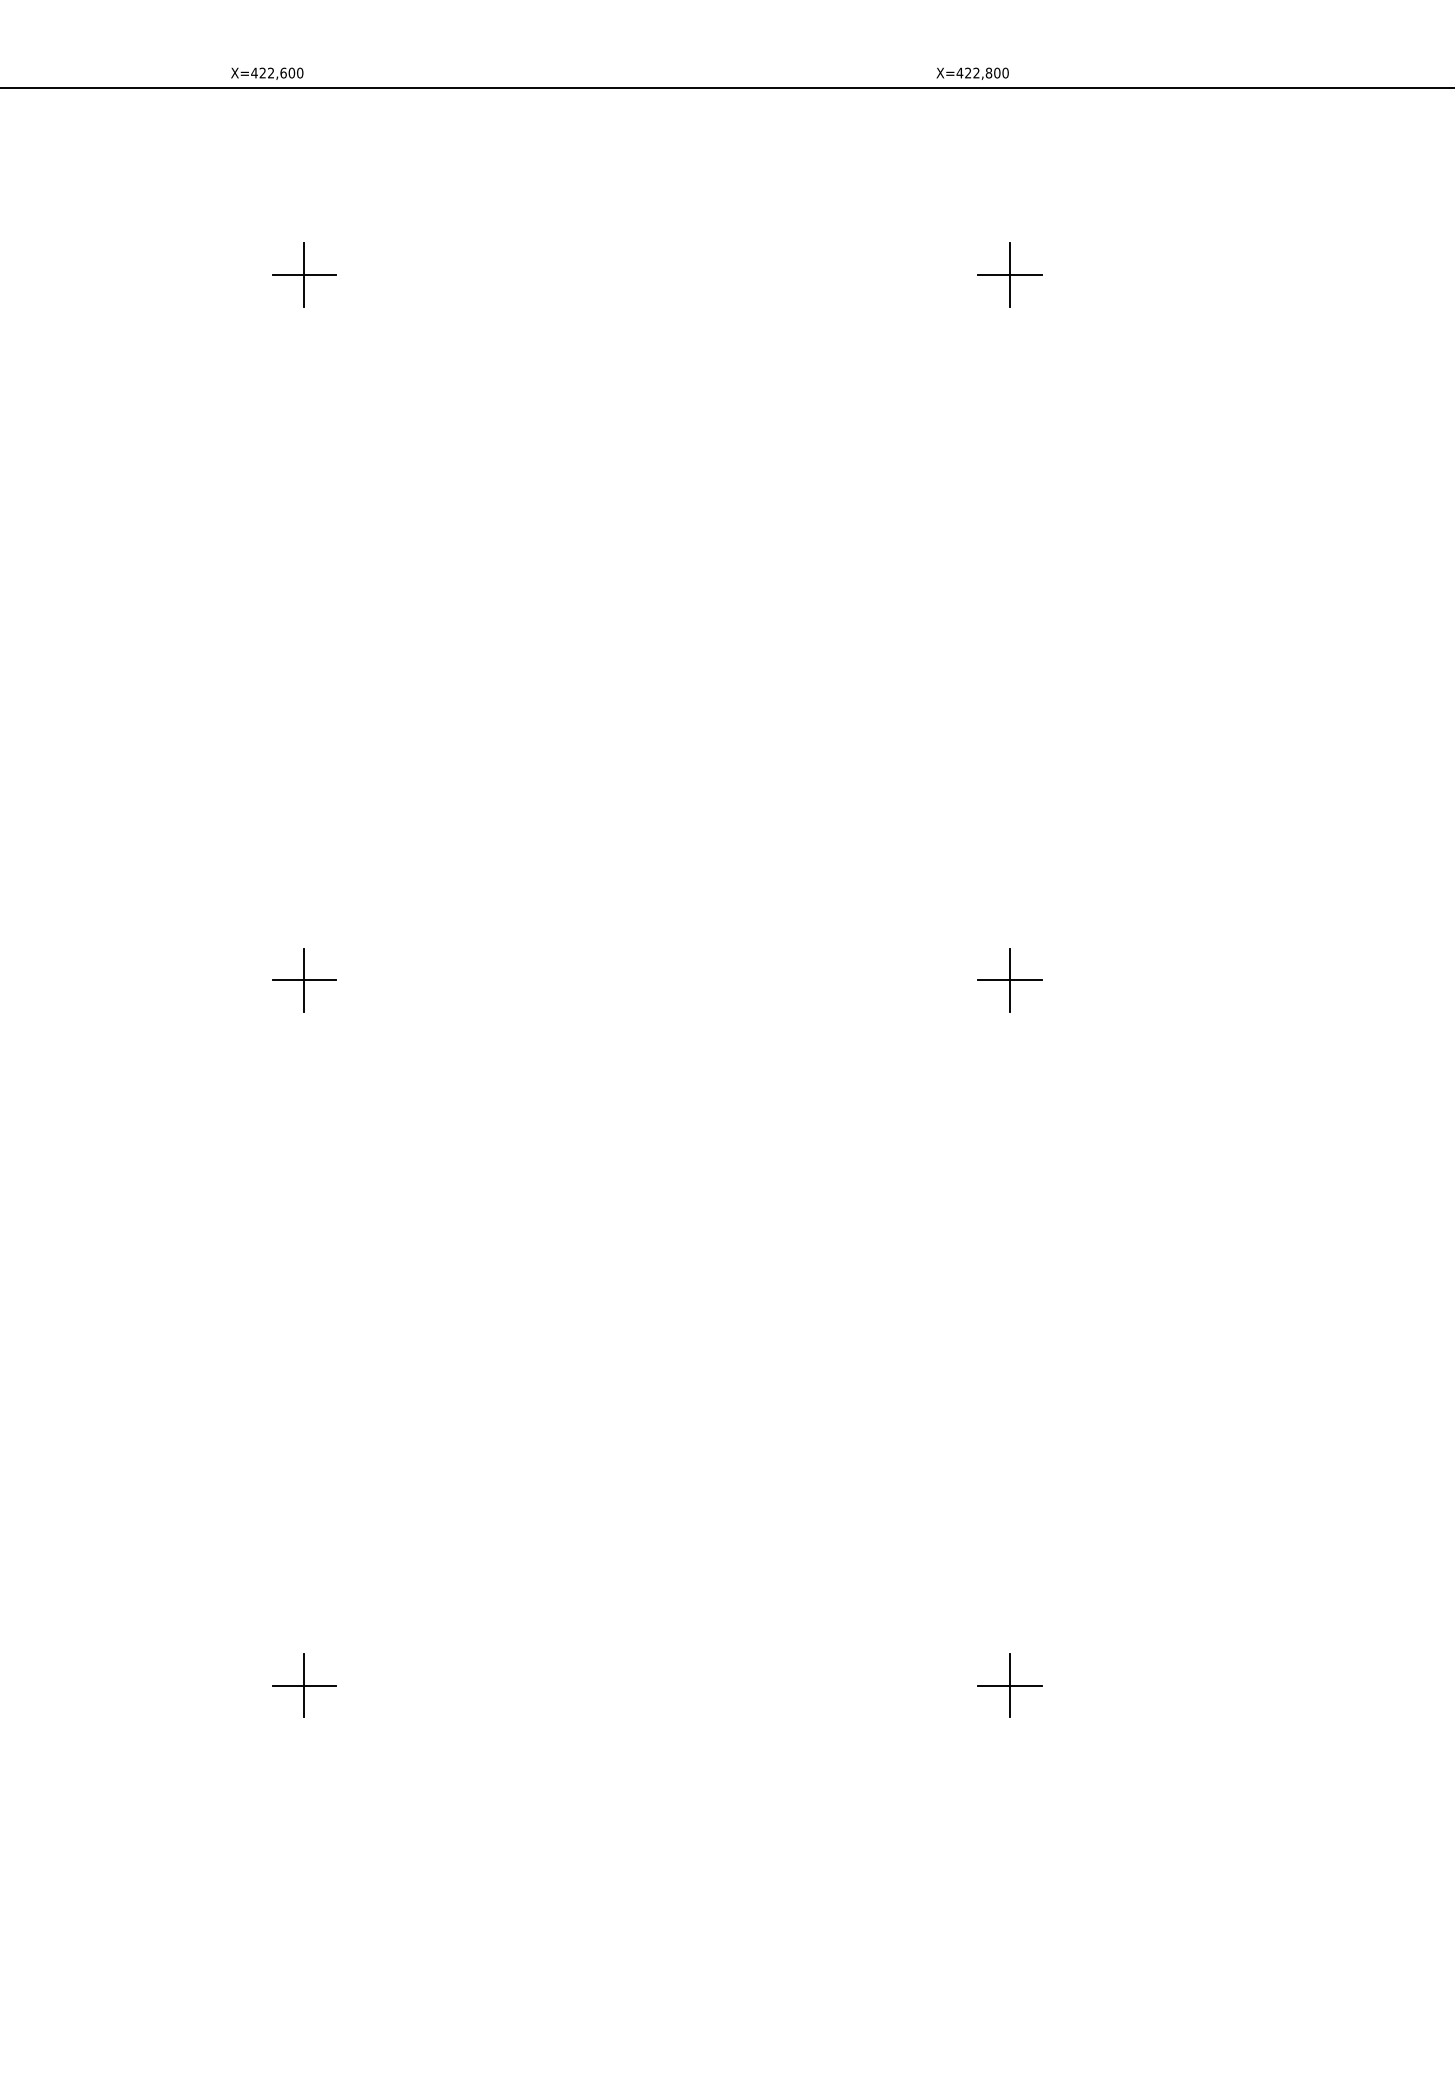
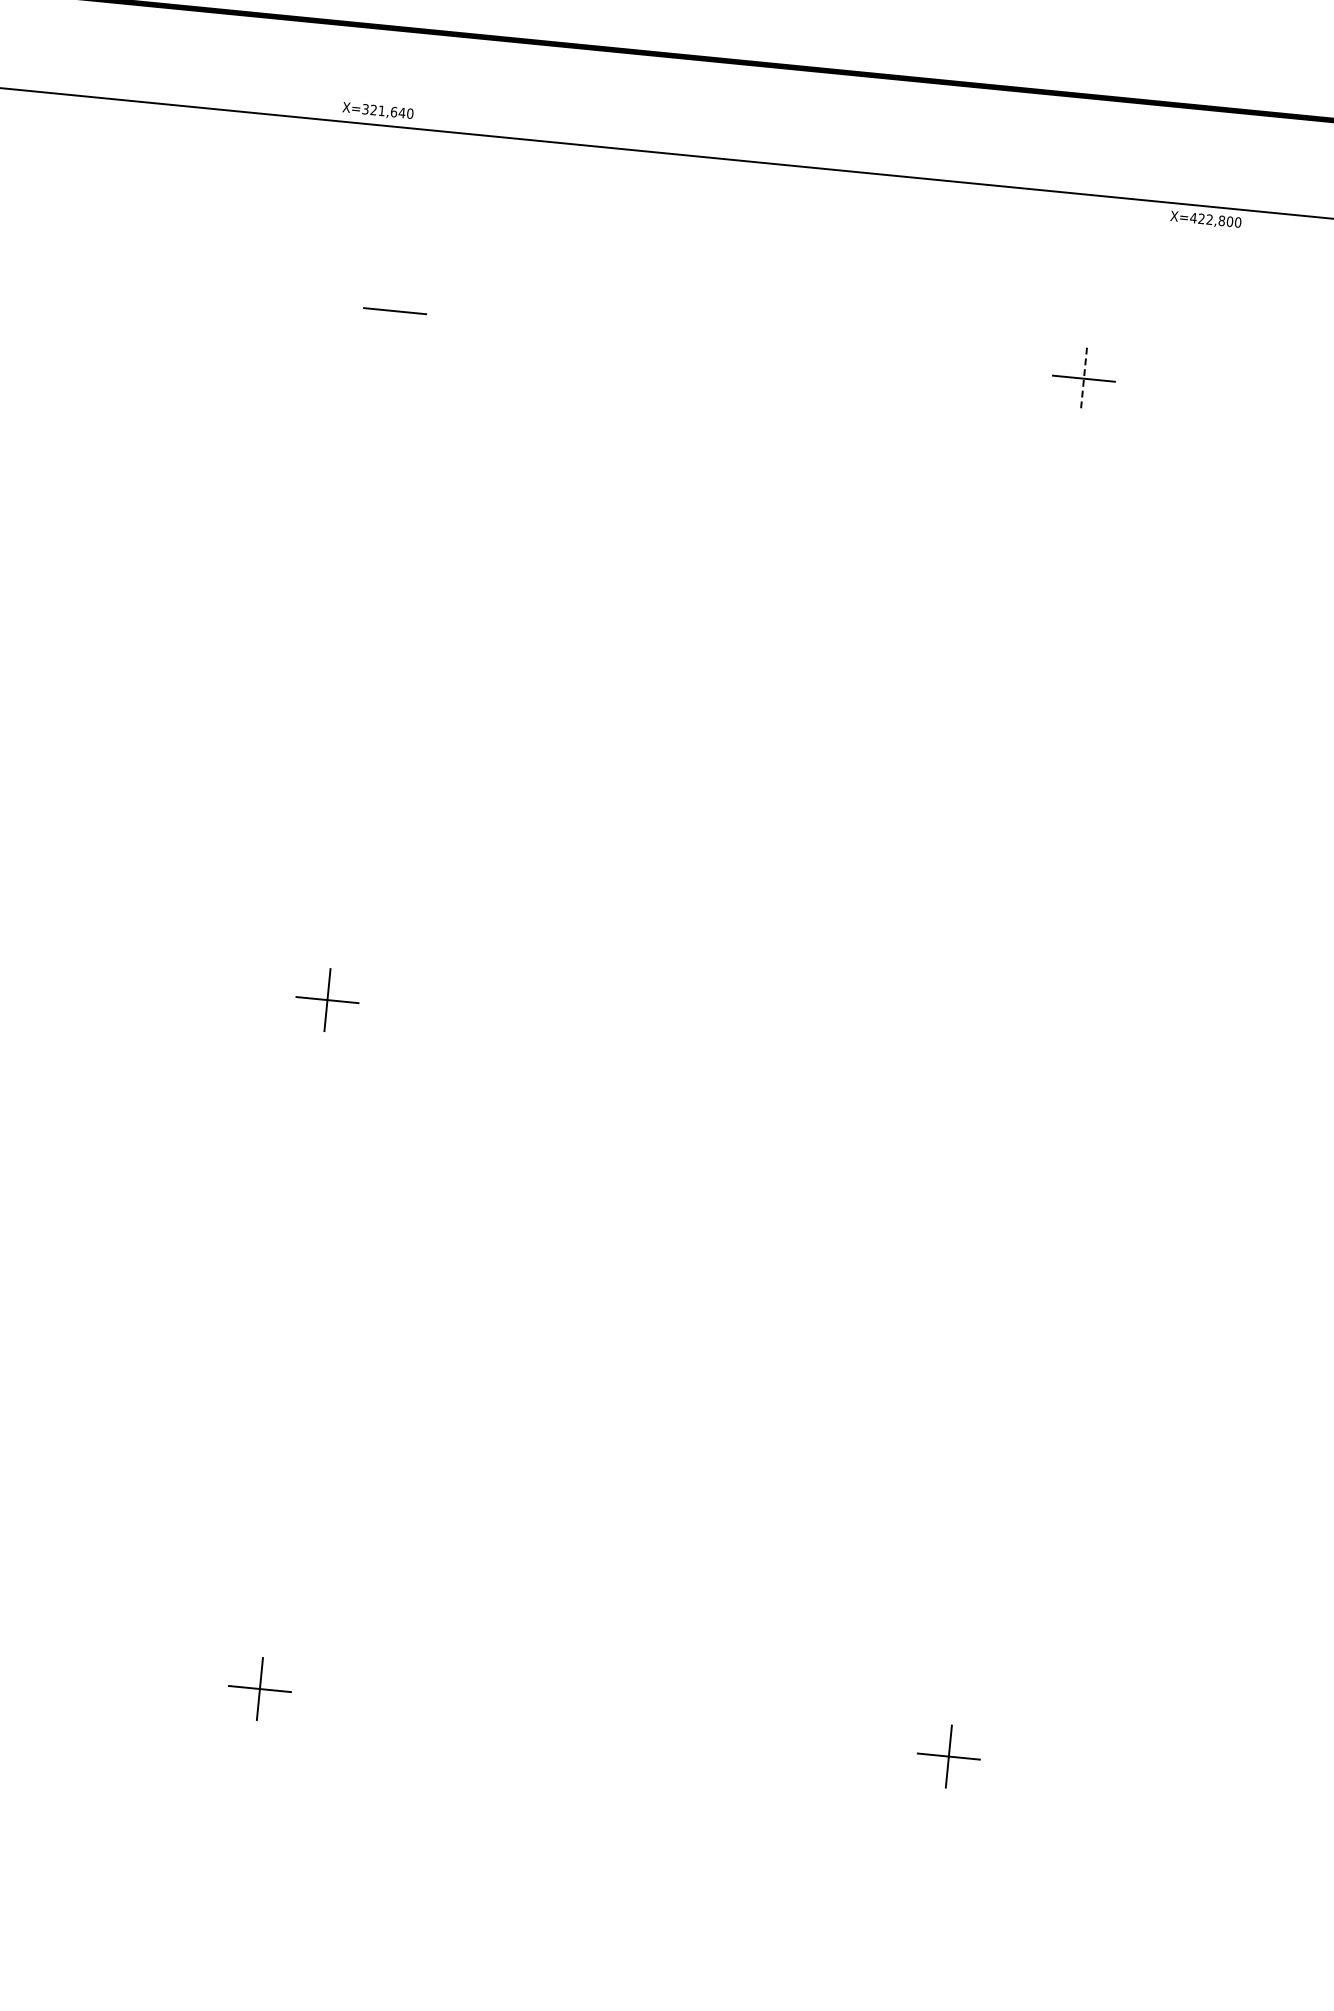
text: (273, 72) -> (384, 110), X=422,600 -> X=321,640
text: (972, 73) -> (1205, 219), moved
line: (304, 274) -> (395, 310), removed
line: (1009, 274) -> (1083, 378), solid -> dashed
part: (1009, 980) -> (1016, 1067), removed

